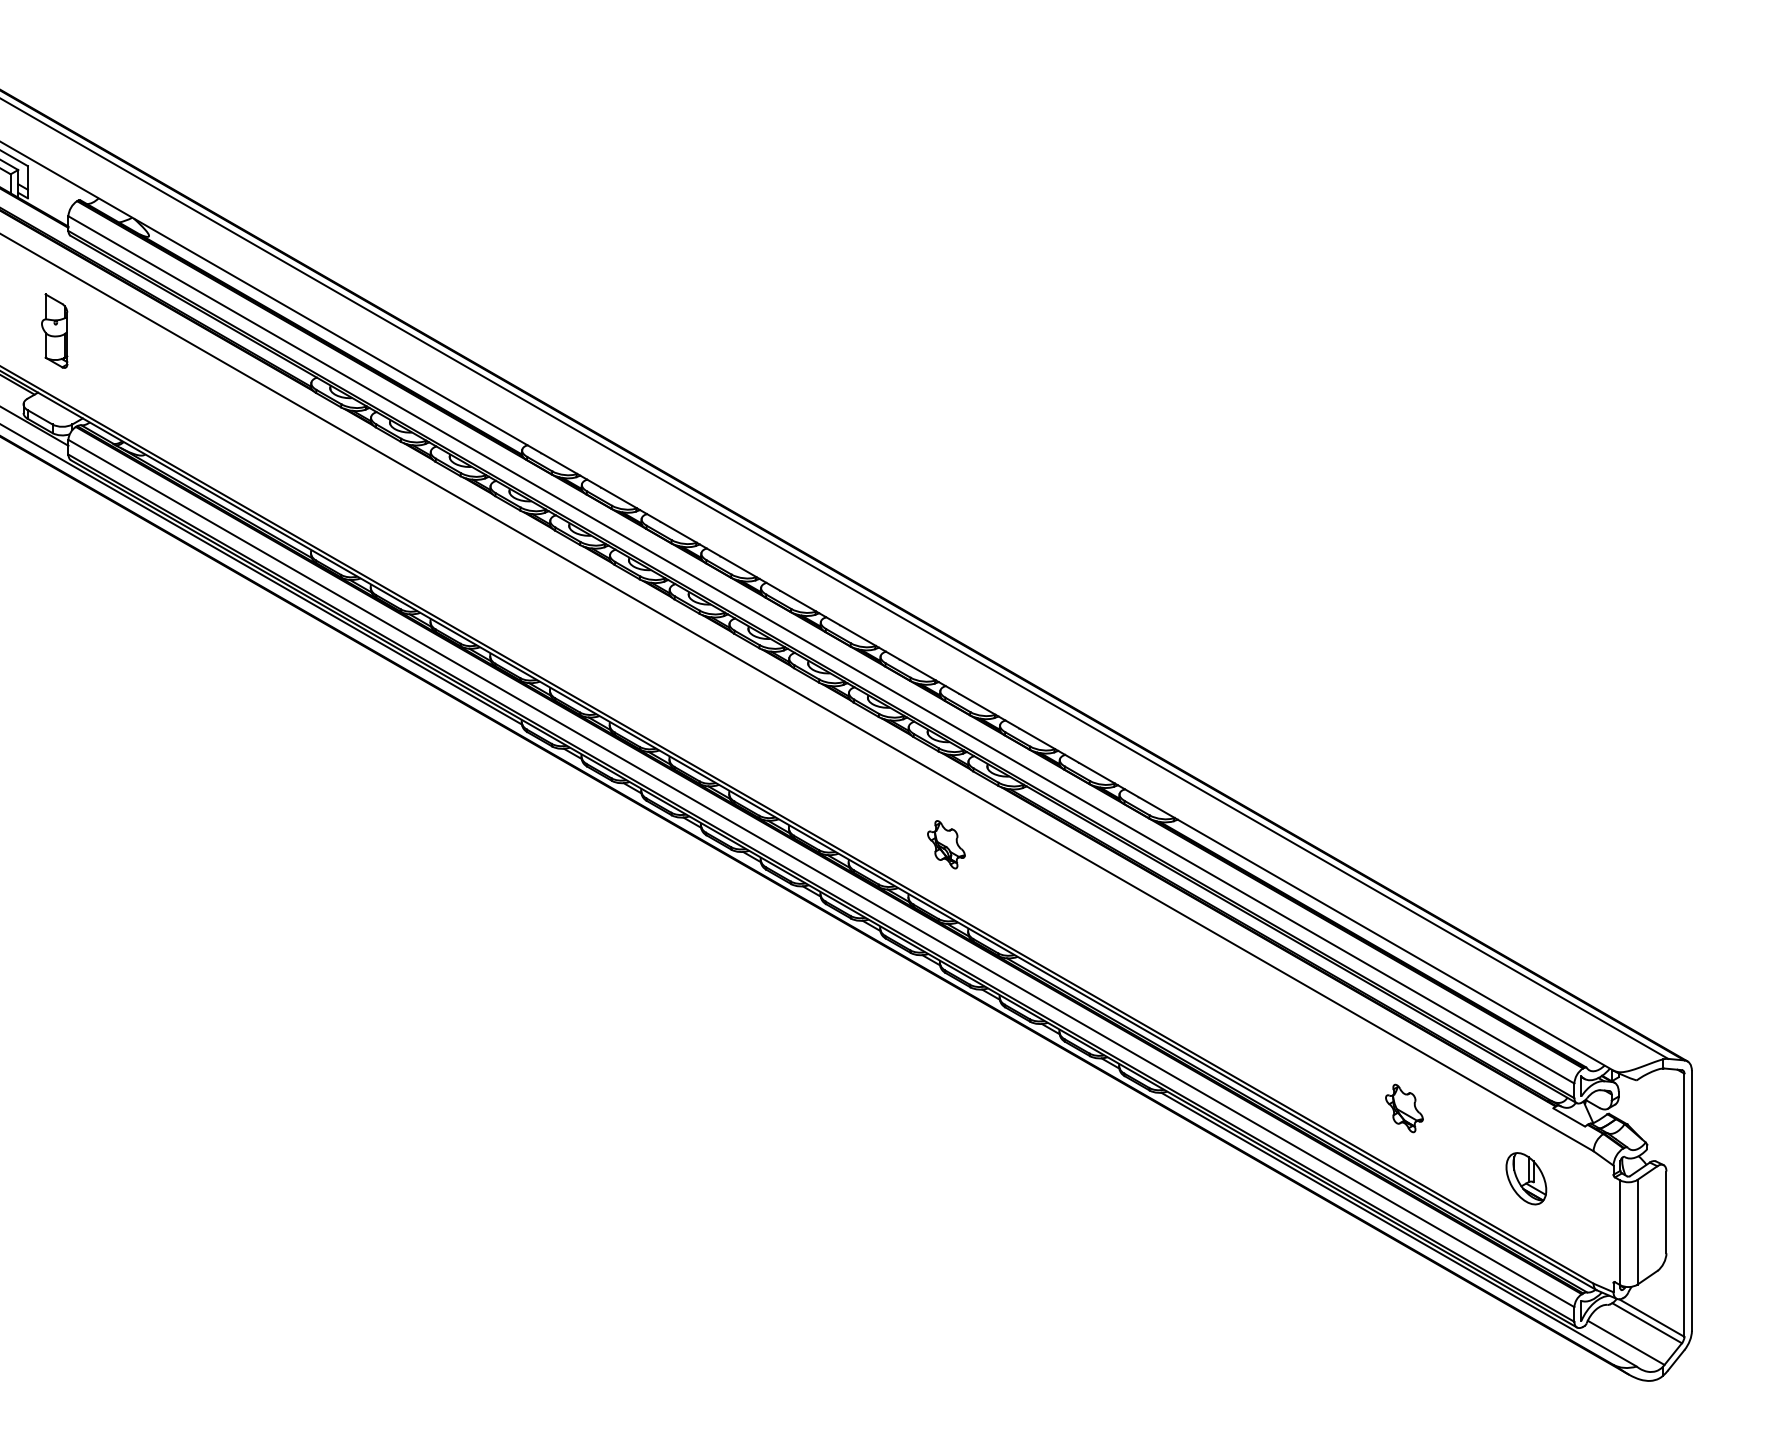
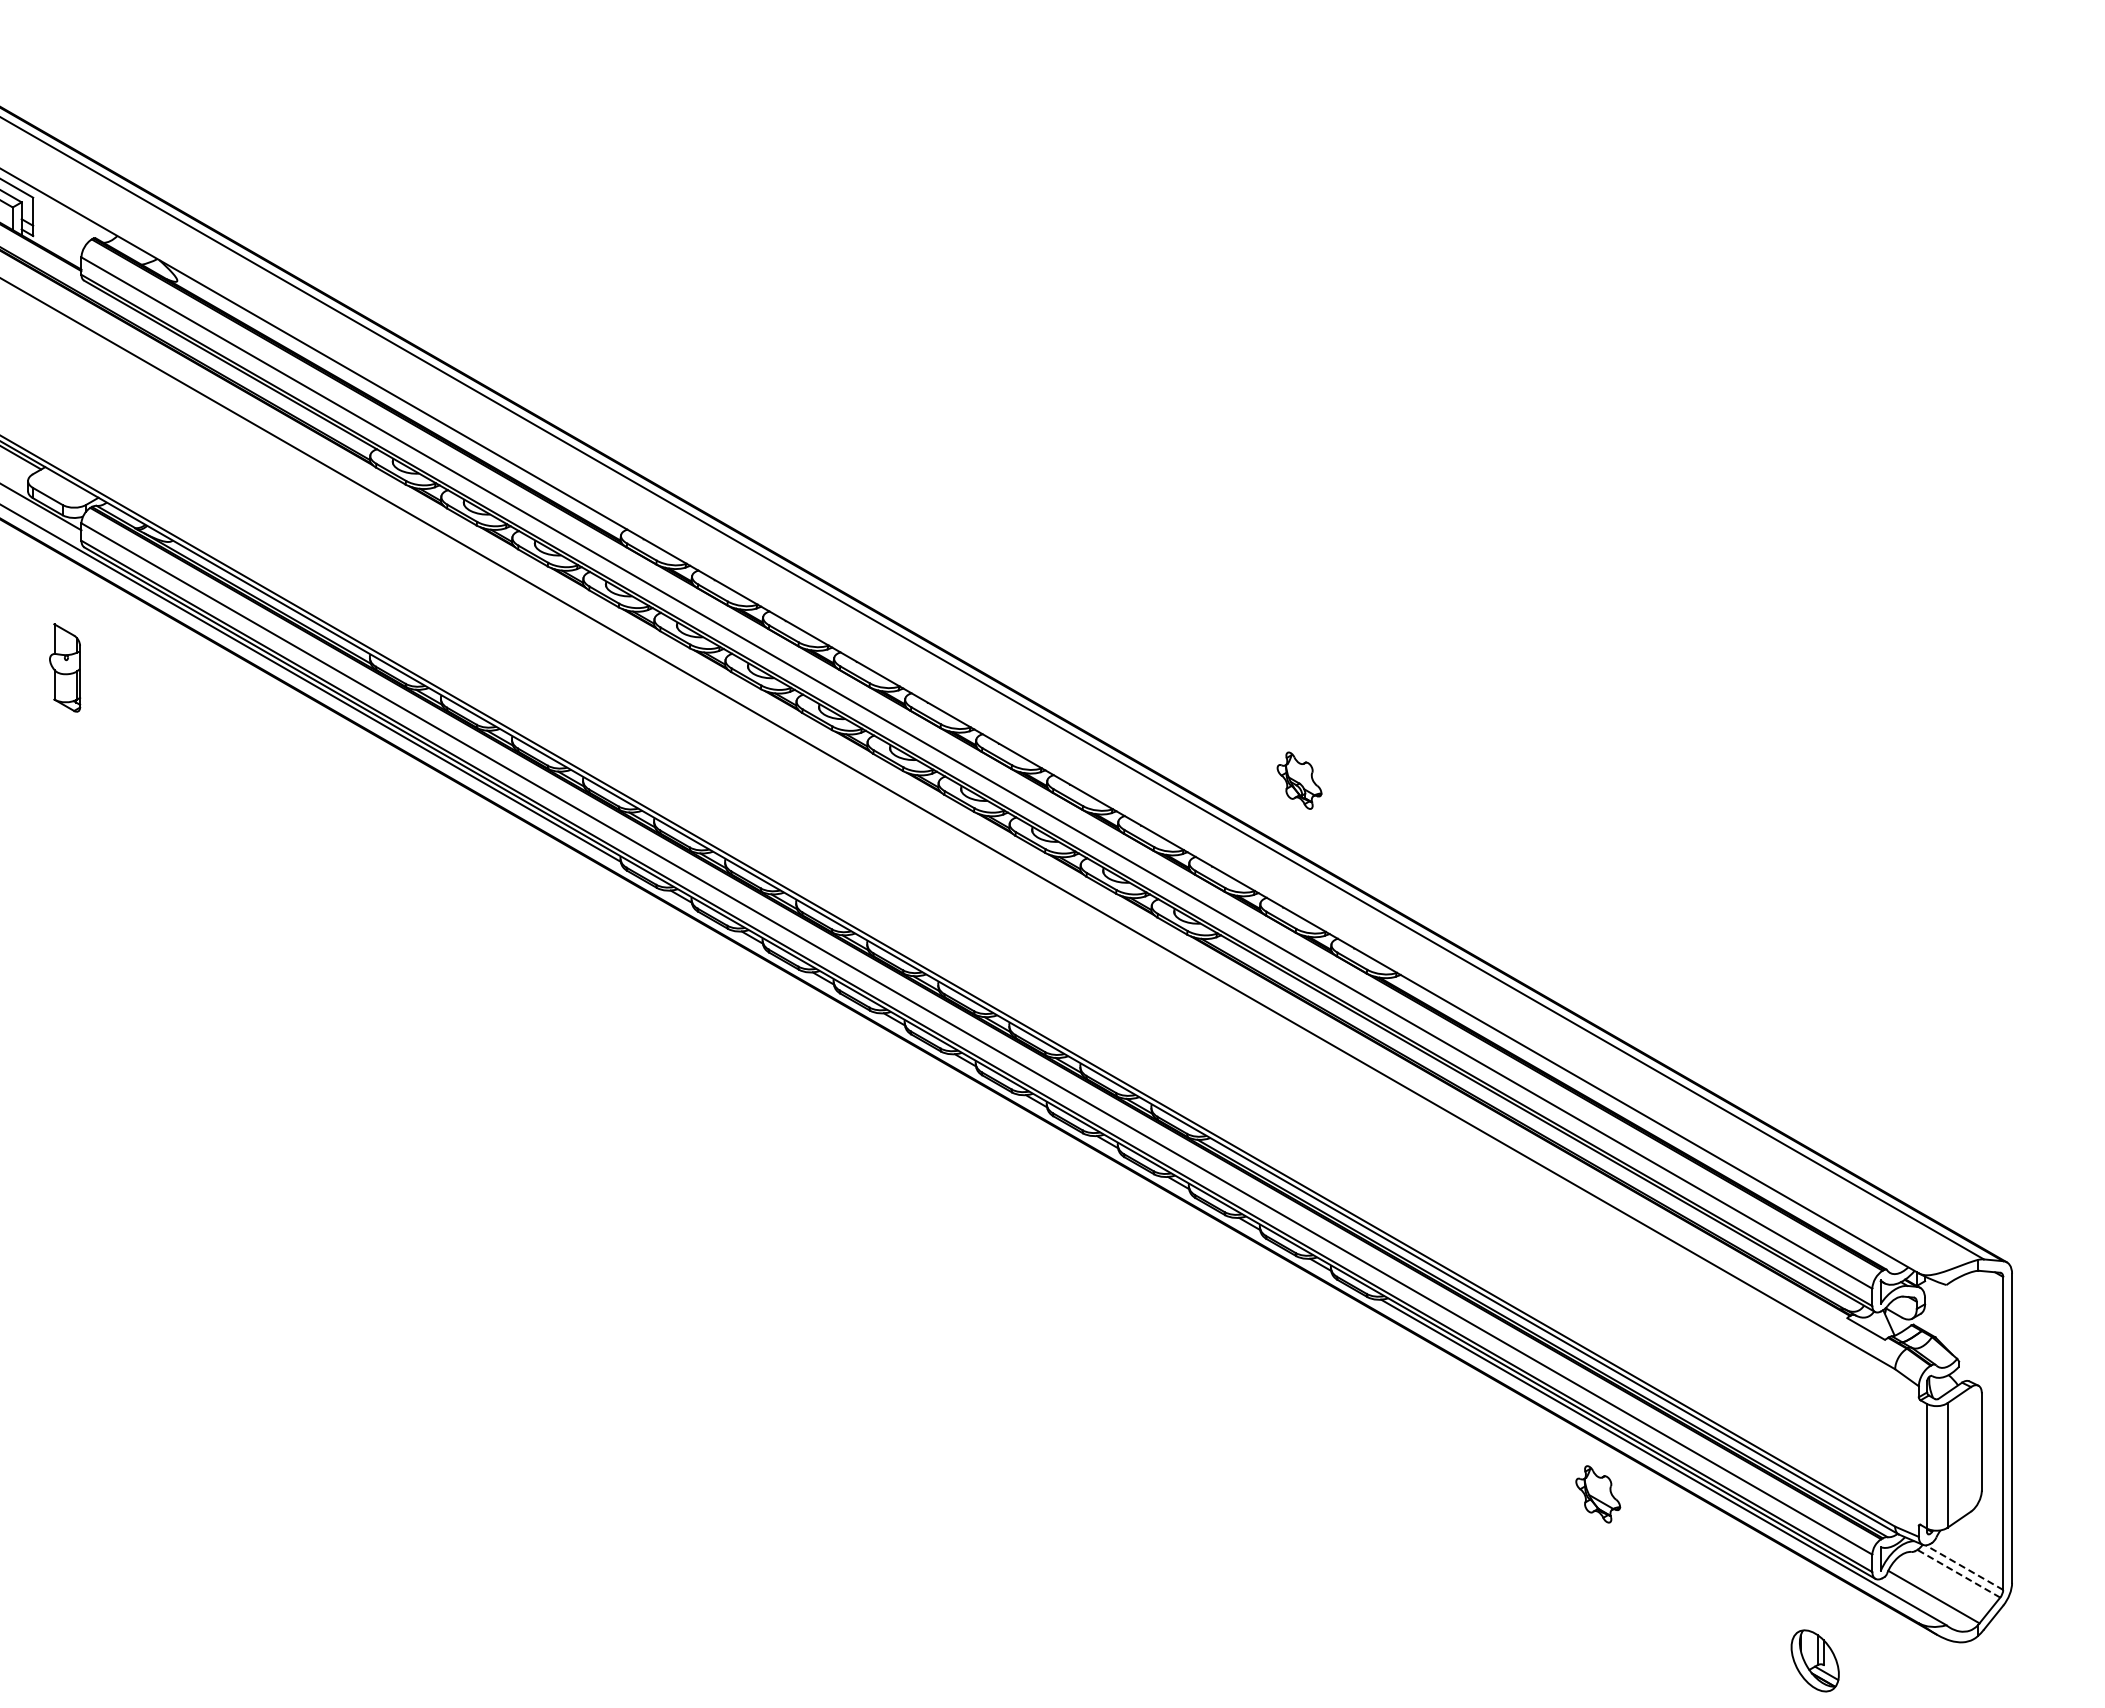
part: (55, 330) -> (65, 667), moved
part: (946, 844) -> (1299, 780), moved
part: (1404, 1108) -> (1598, 1494), moved
part: (1525, 1178) -> (1814, 1660), moved
line: (1651, 1317) -> (1964, 1567), solid -> dashed
line: (1646, 1323) -> (1958, 1573), solid -> dashed

